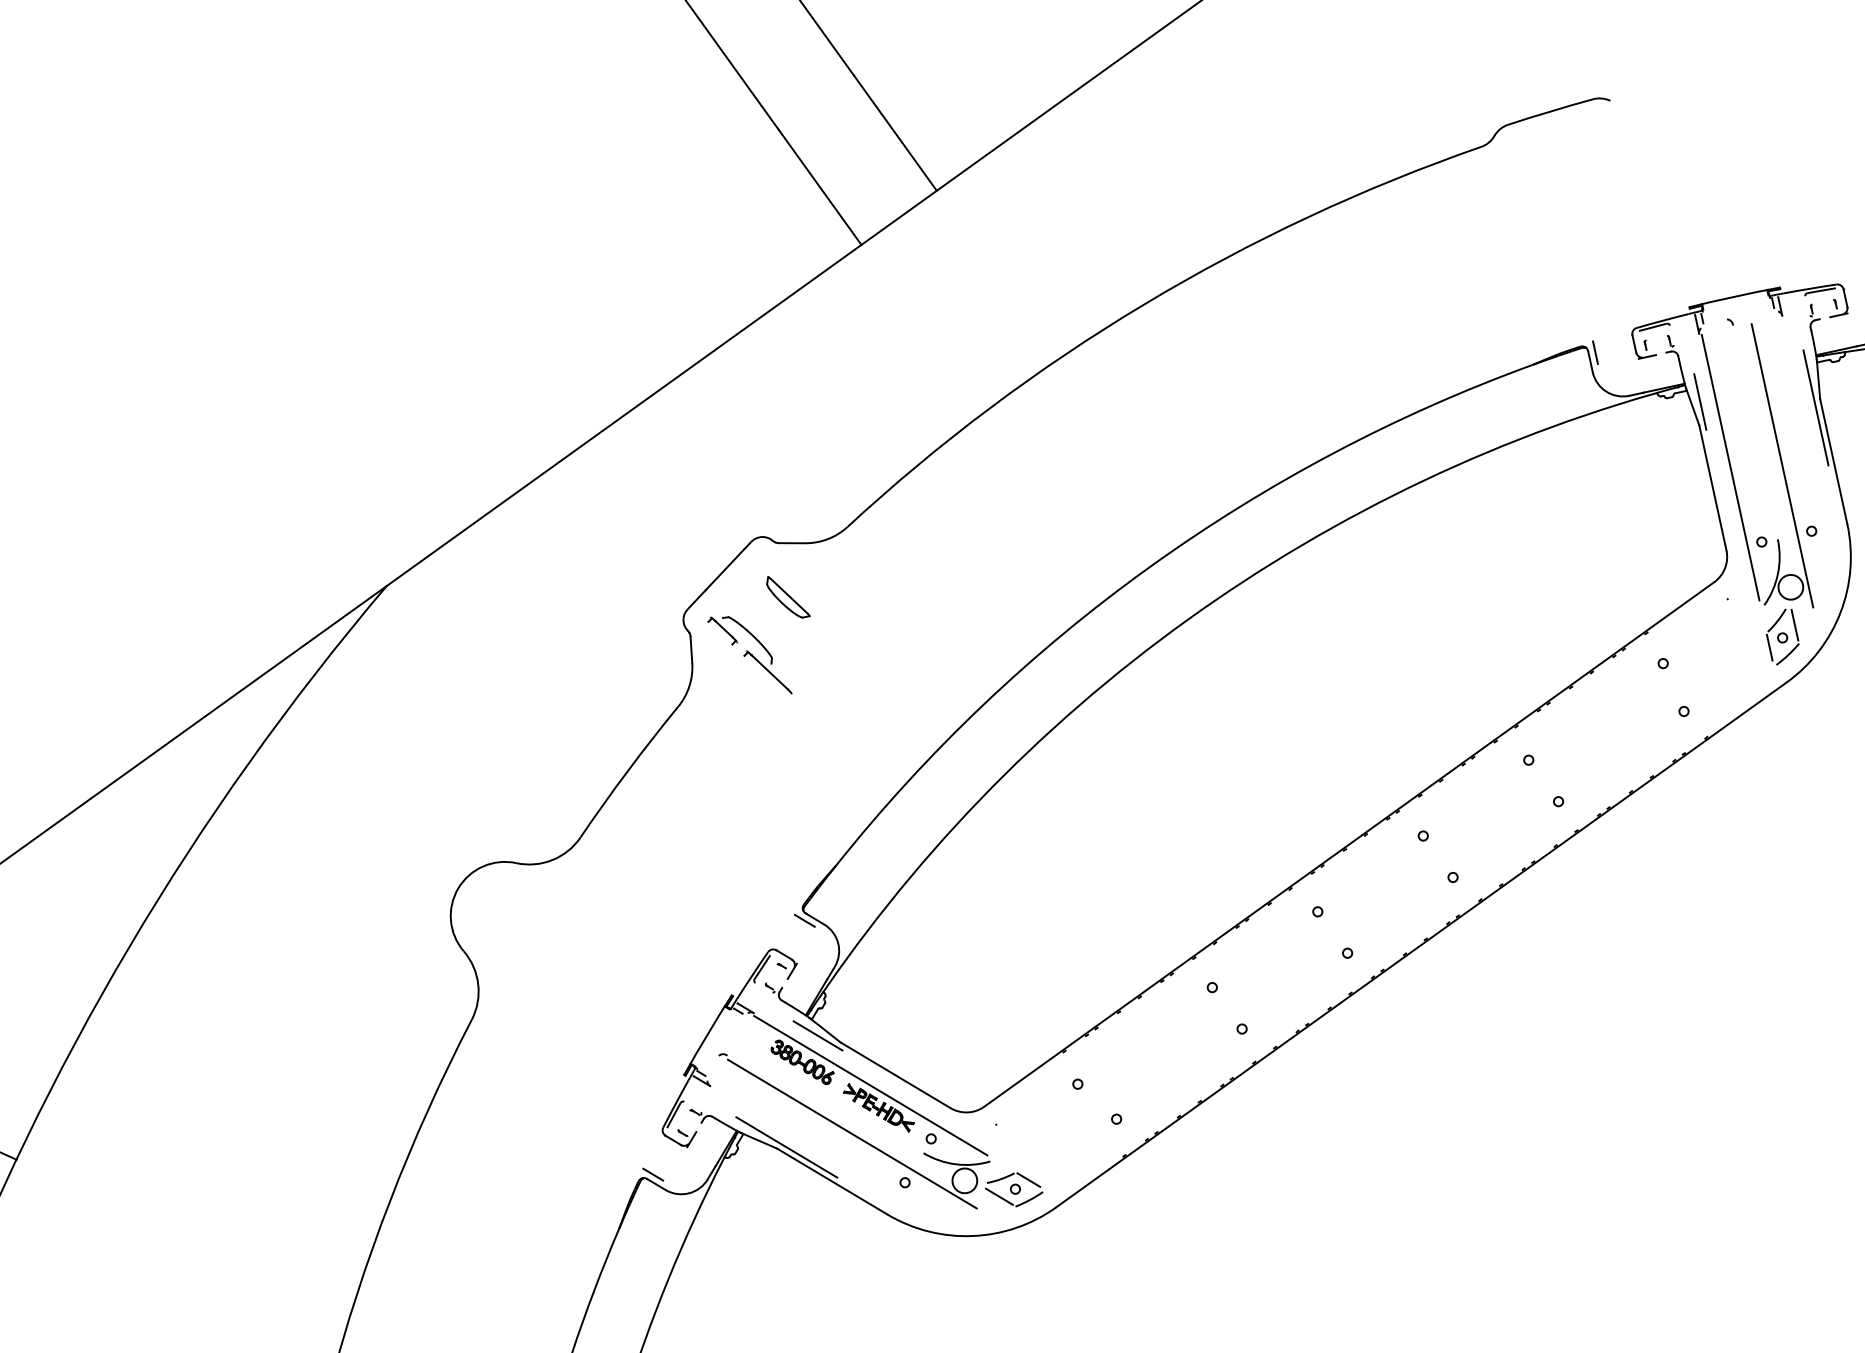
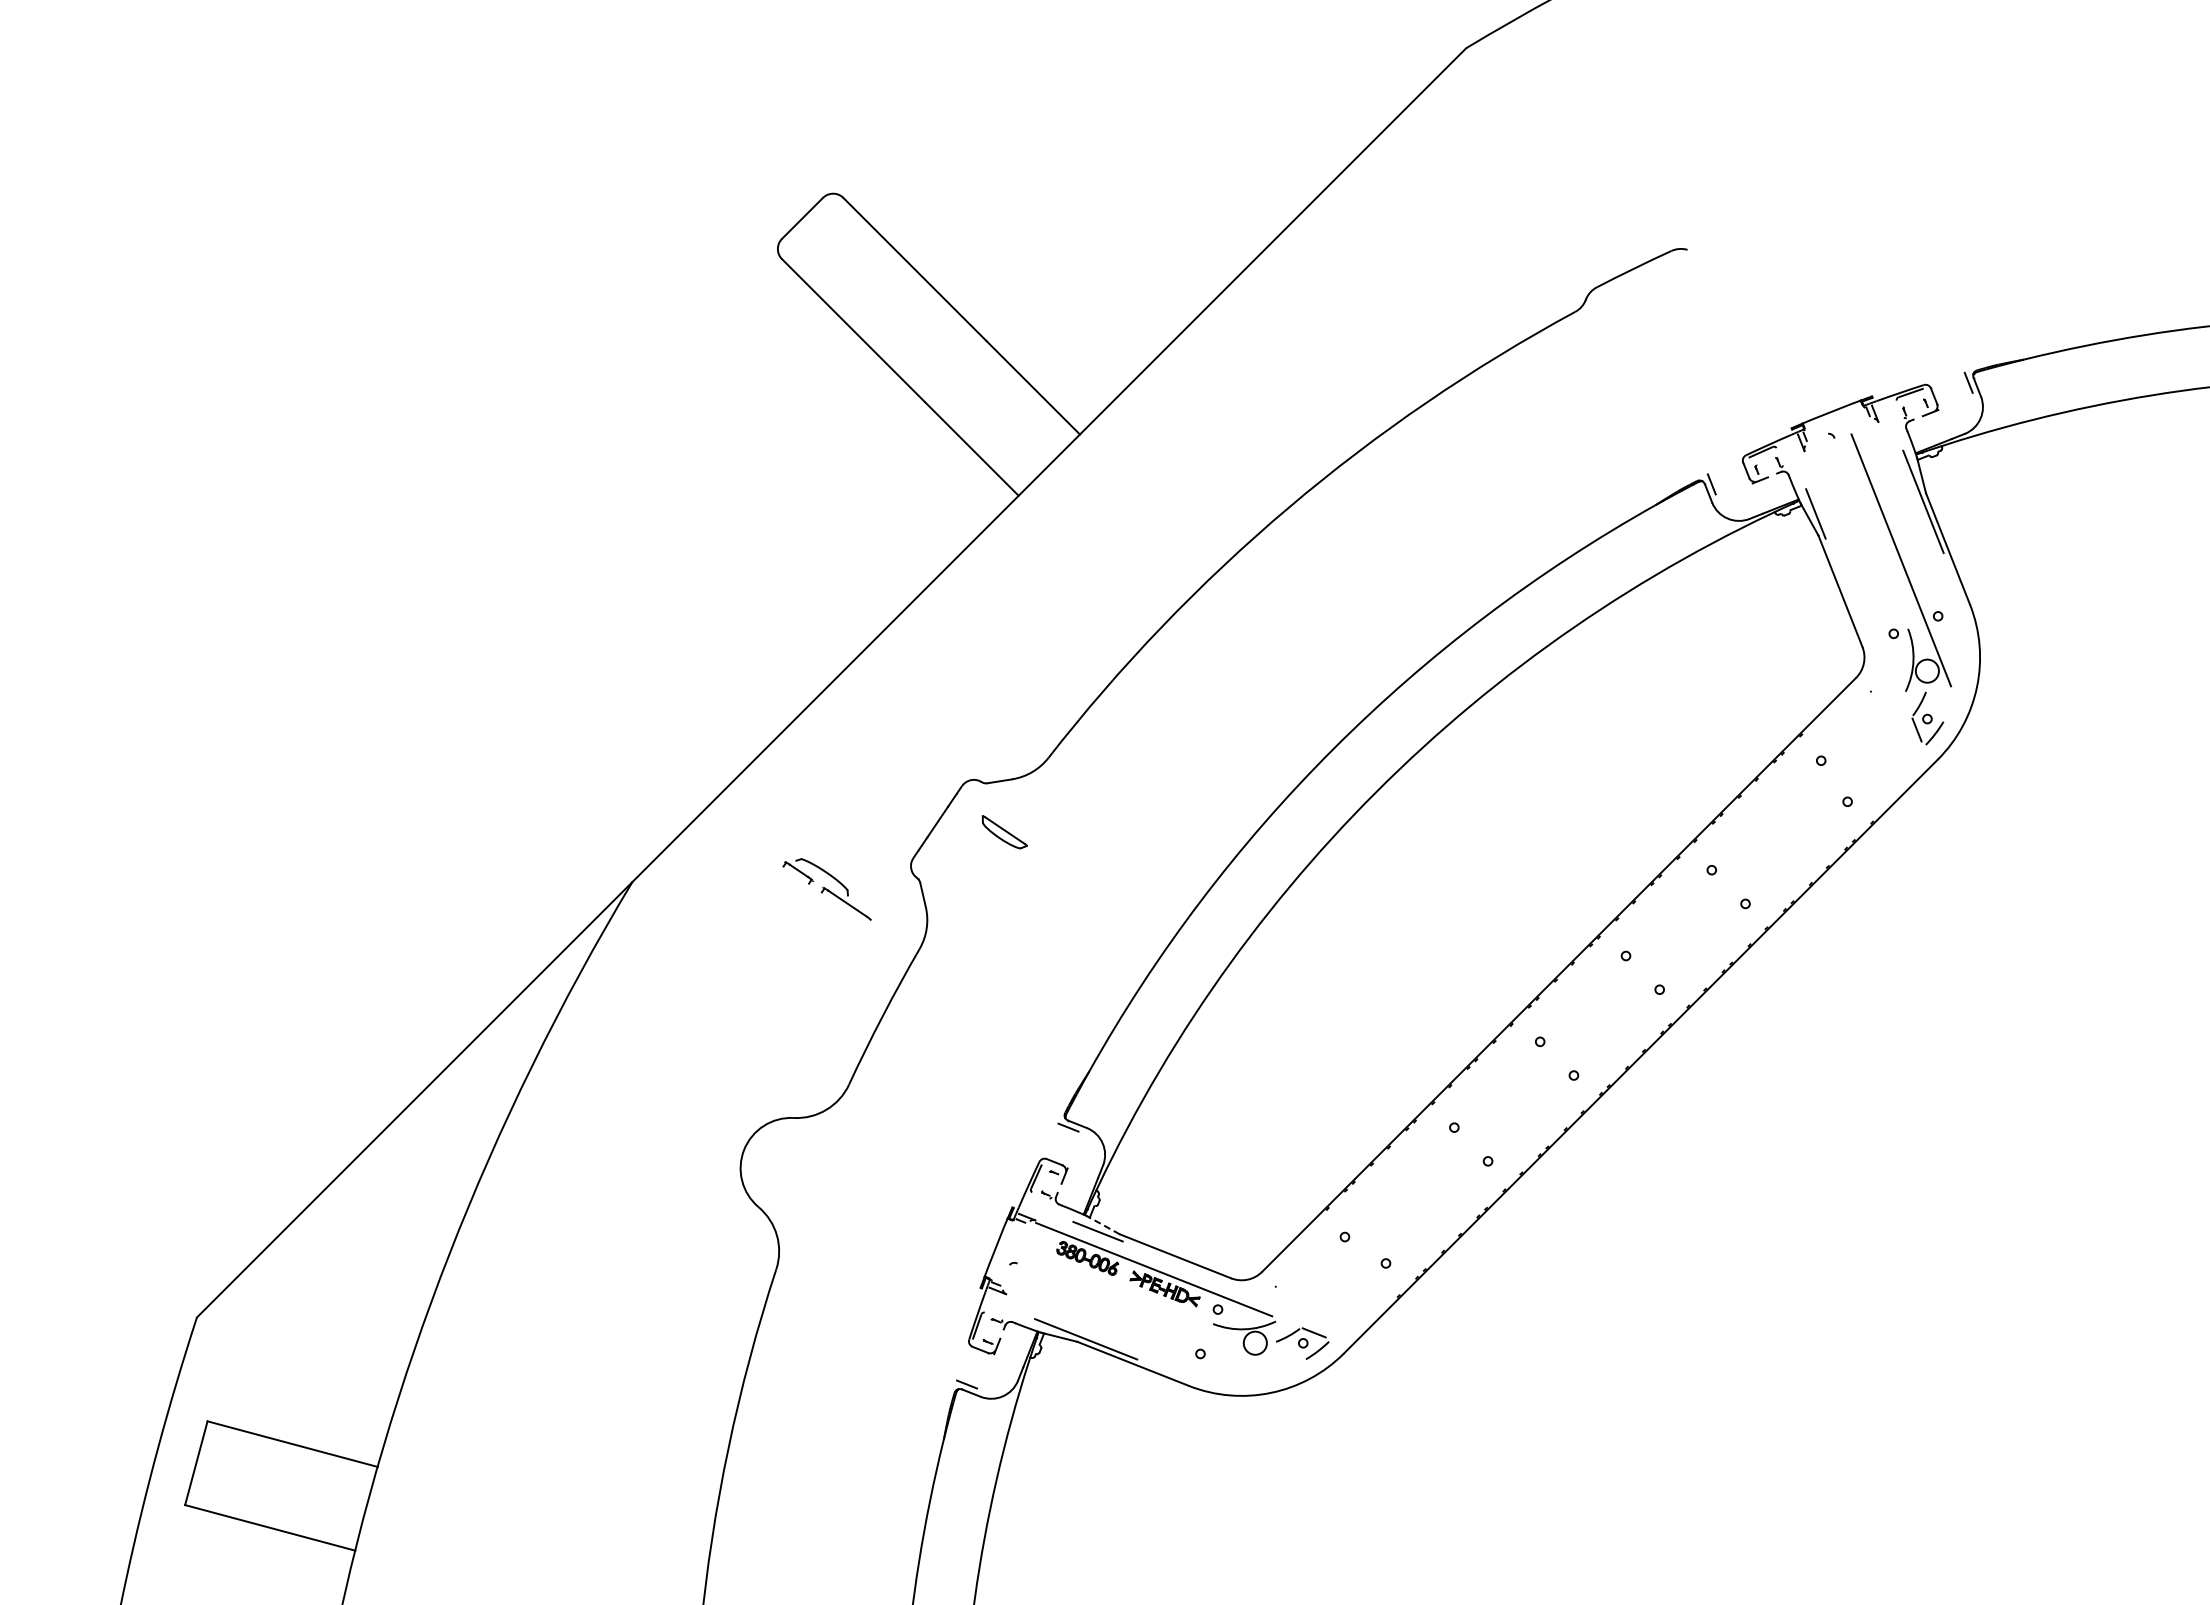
line: (1730, 467) -> (1853, 569), removed
line: (1794, 625) -> (1936, 705), removed
part: (749, 653) -> (826, 889), moved
line: (824, 1030) -> (1103, 1225), solid -> dashed
line: (852, 1133) -> (1144, 1316), removed
line: (999, 1196) -> (1289, 1352), removed

